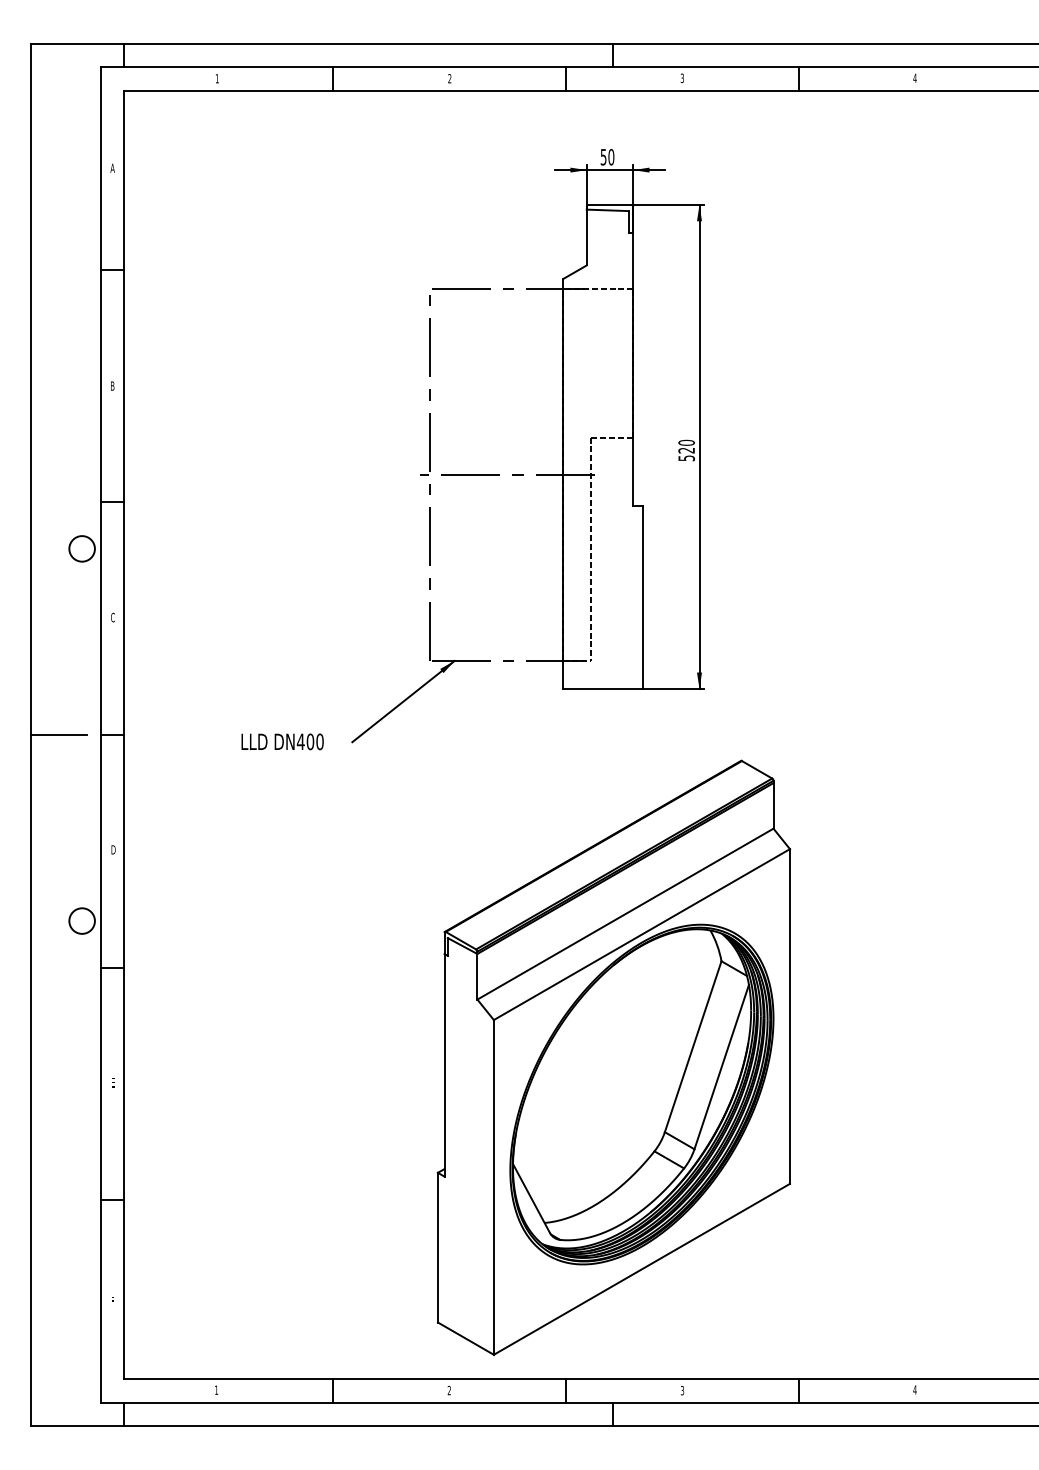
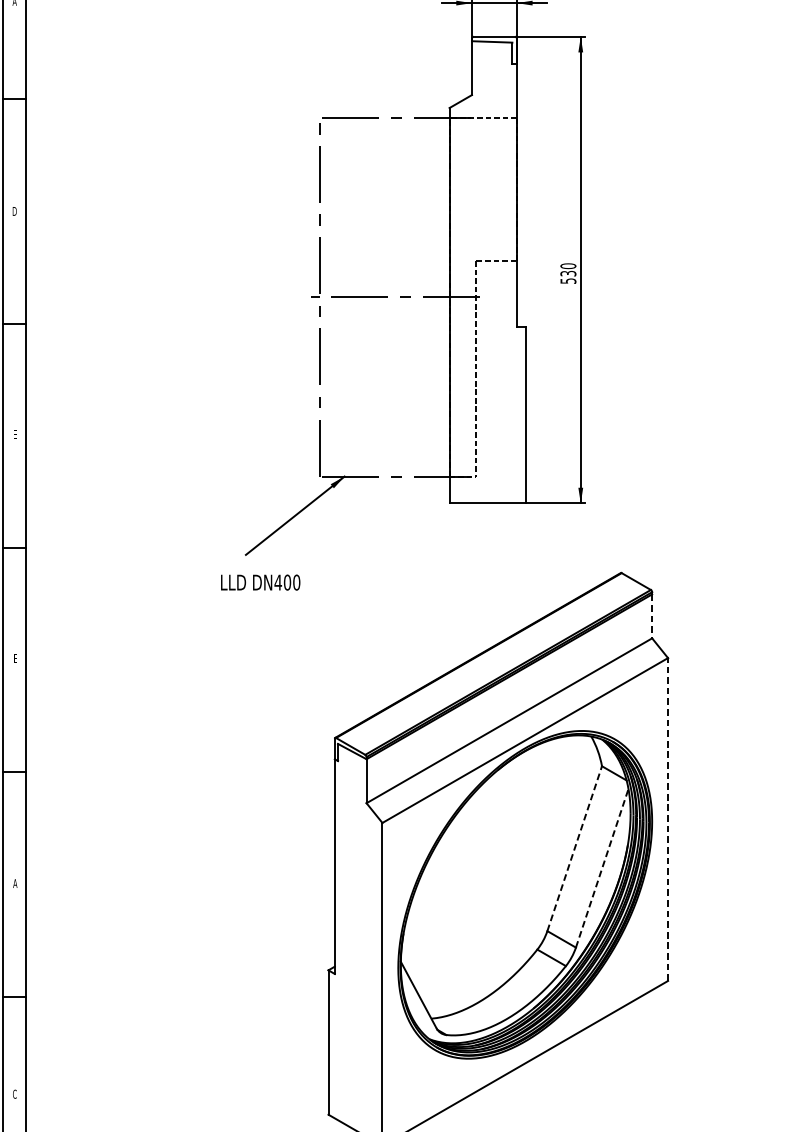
text: (112, 385) -> (14, 210), B -> D
text: (686, 450) -> (568, 273), 520 -> 530
text: (112, 617) -> (14, 434), C -> E
text: (282, 741) -> (260, 582), moved
line: (773, 805) -> (652, 616), solid -> dashed
text: (113, 849) -> (15, 658), D -> E
line: (789, 1016) -> (667, 819), solid -> dashed
line: (693, 1046) -> (574, 848), solid -> dashed
line: (721, 1067) -> (602, 868), solid -> dashed
text: (113, 1082) -> (15, 883), E -> A
text: (112, 1301) -> (14, 1094), F -> C

